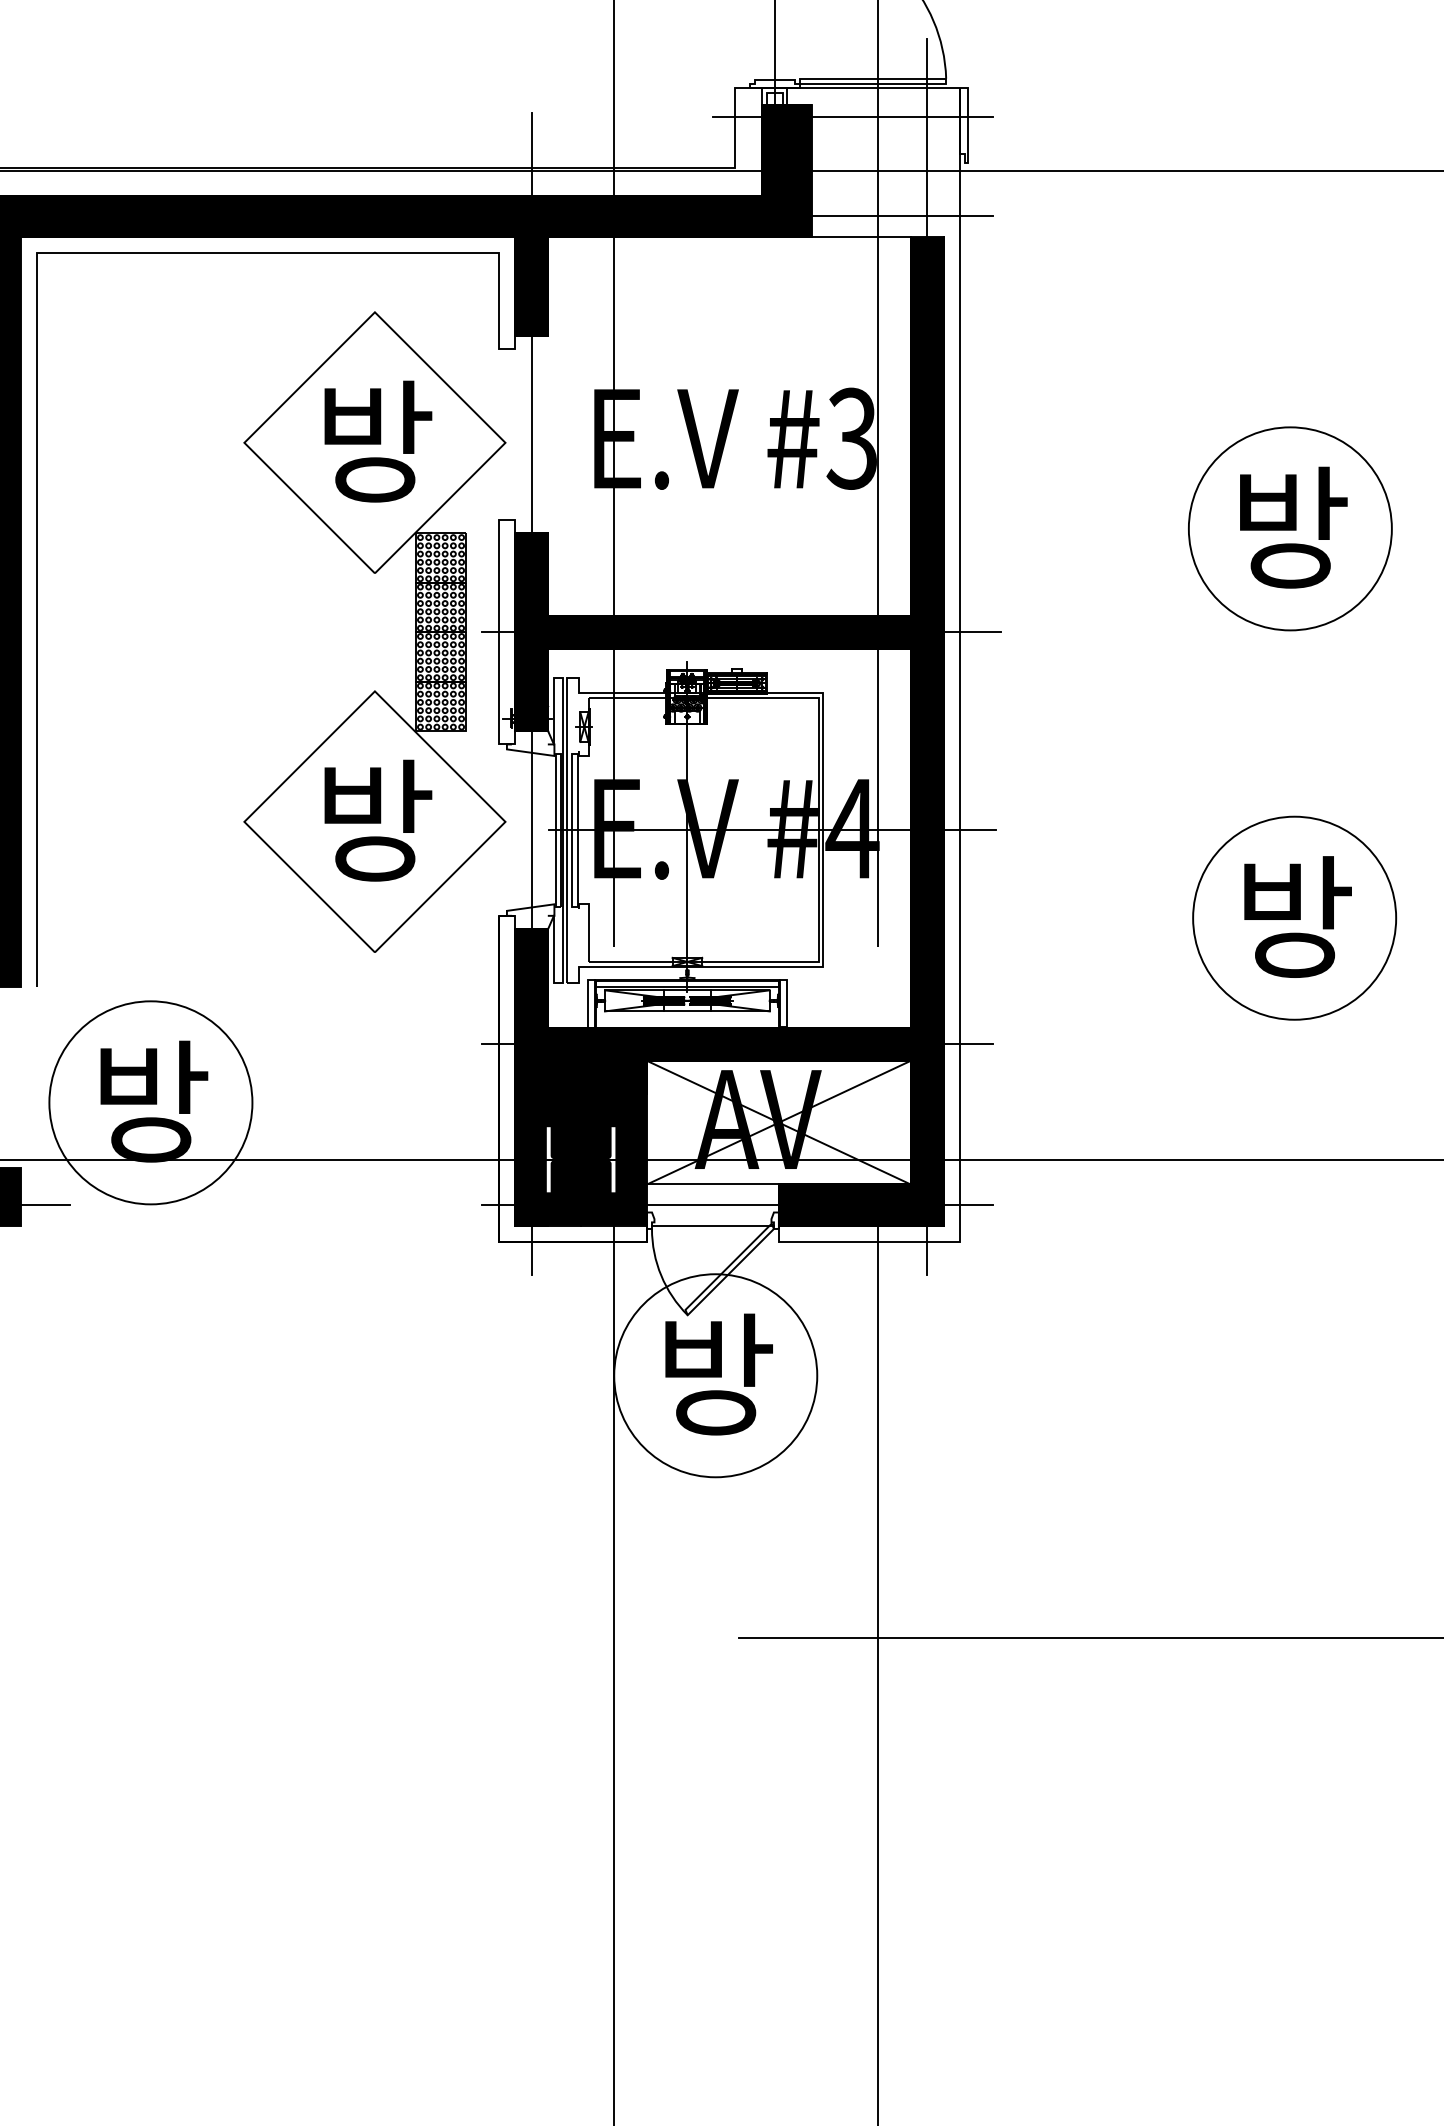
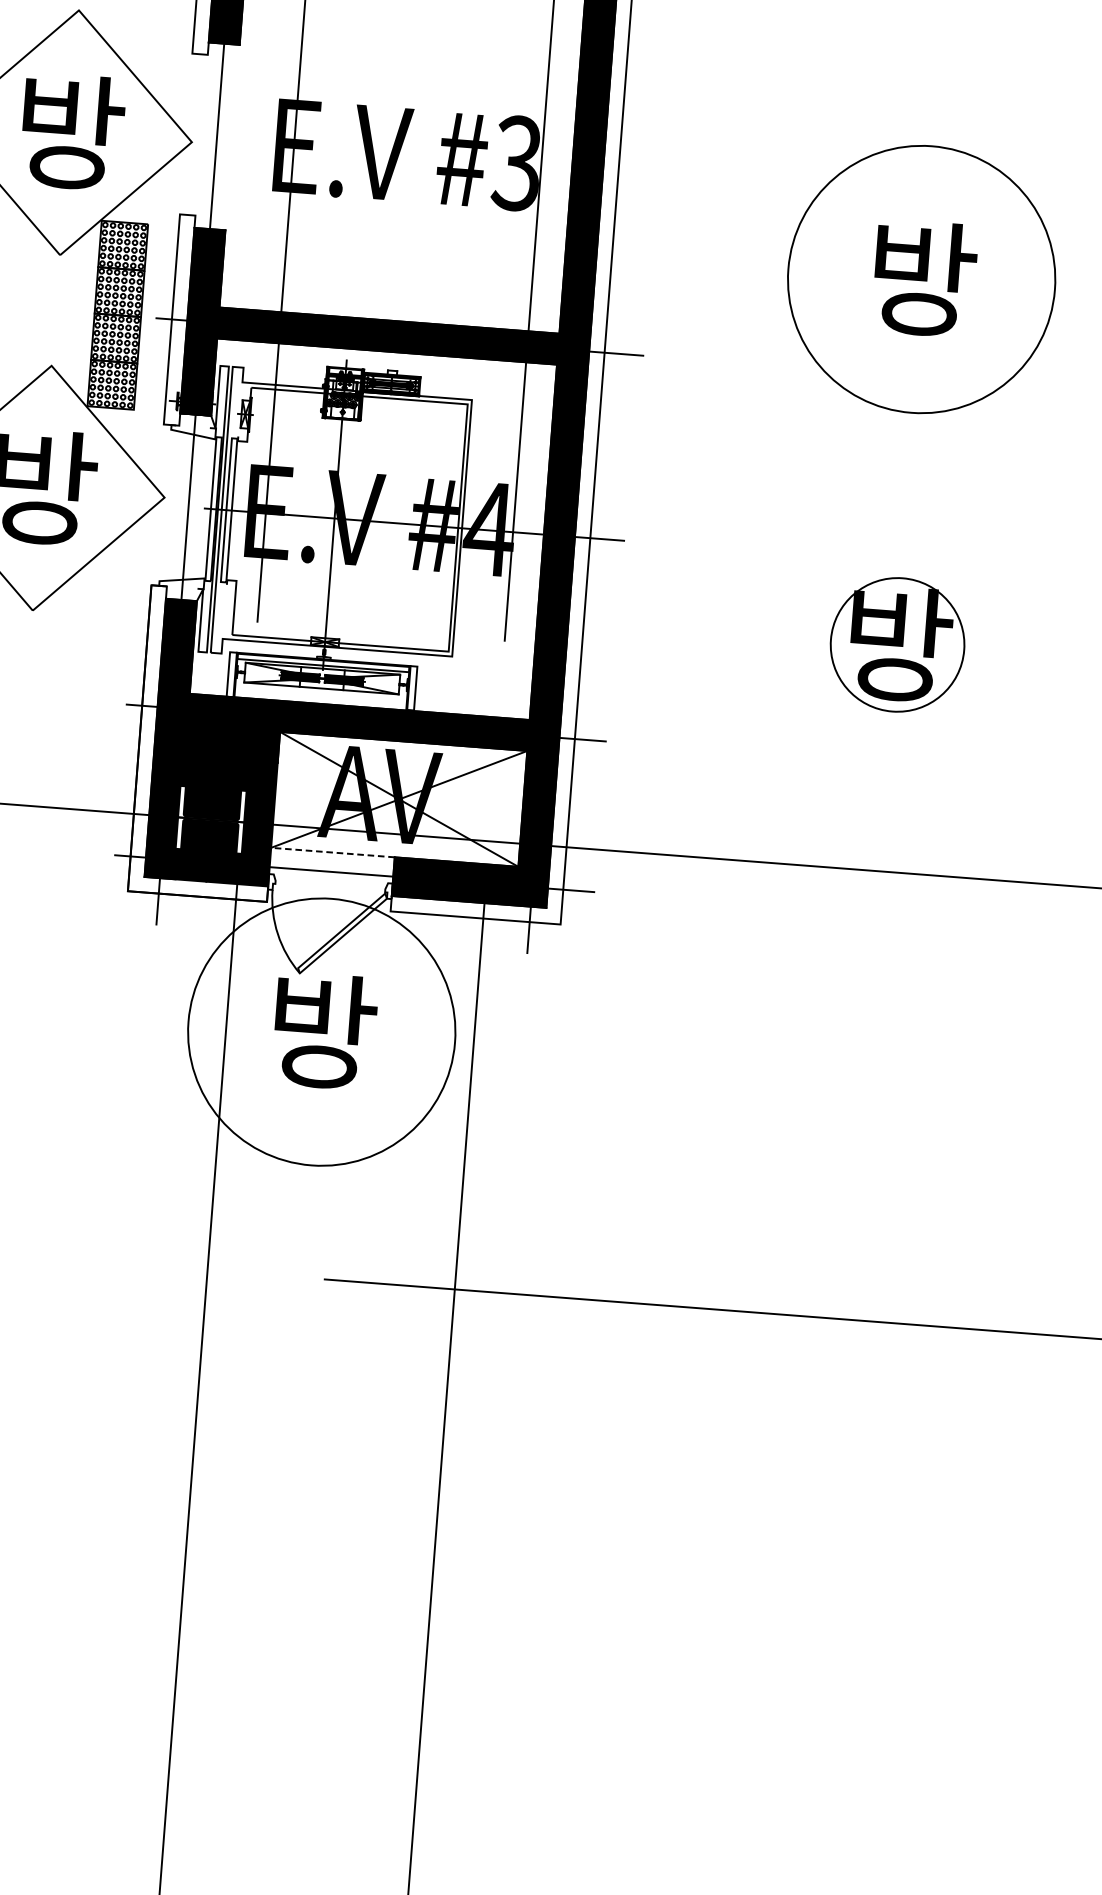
circle: (1289, 528) -> (920, 279), size x1.4
circle: (1294, 917) -> (897, 644), size x0.7
line: (712, 1184) -> (332, 852), solid -> dashed
line: (712, 1225) -> (329, 891), removed
circle: (715, 1375) -> (321, 1031), size x1.4

